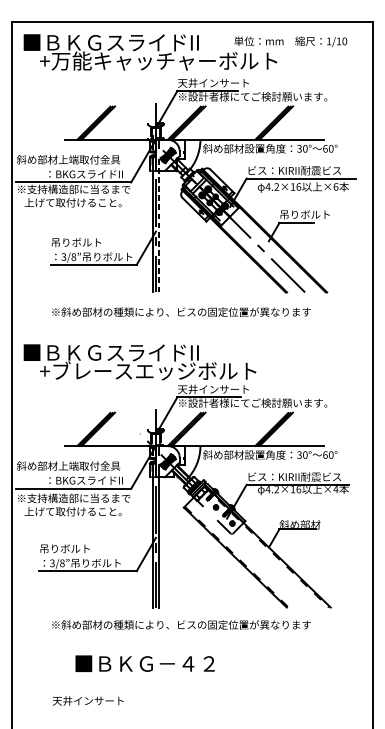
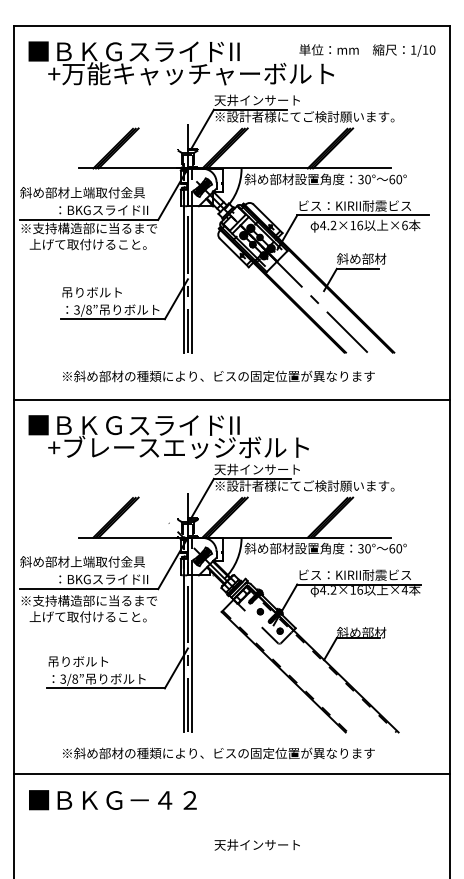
text: (290, 41) -> (367, 50), moved
text: (304, 214) -> (367, 258), 吊りボルト -> 斜め部材
line: (159, 225) -> (192, 272), dashed -> solid
line: (192, 332) -> (231, 400), added
line: (192, 641) -> (231, 773), added
text: (144, 664) -> (112, 800), moved
text: (87, 700) -> (256, 844), moved

